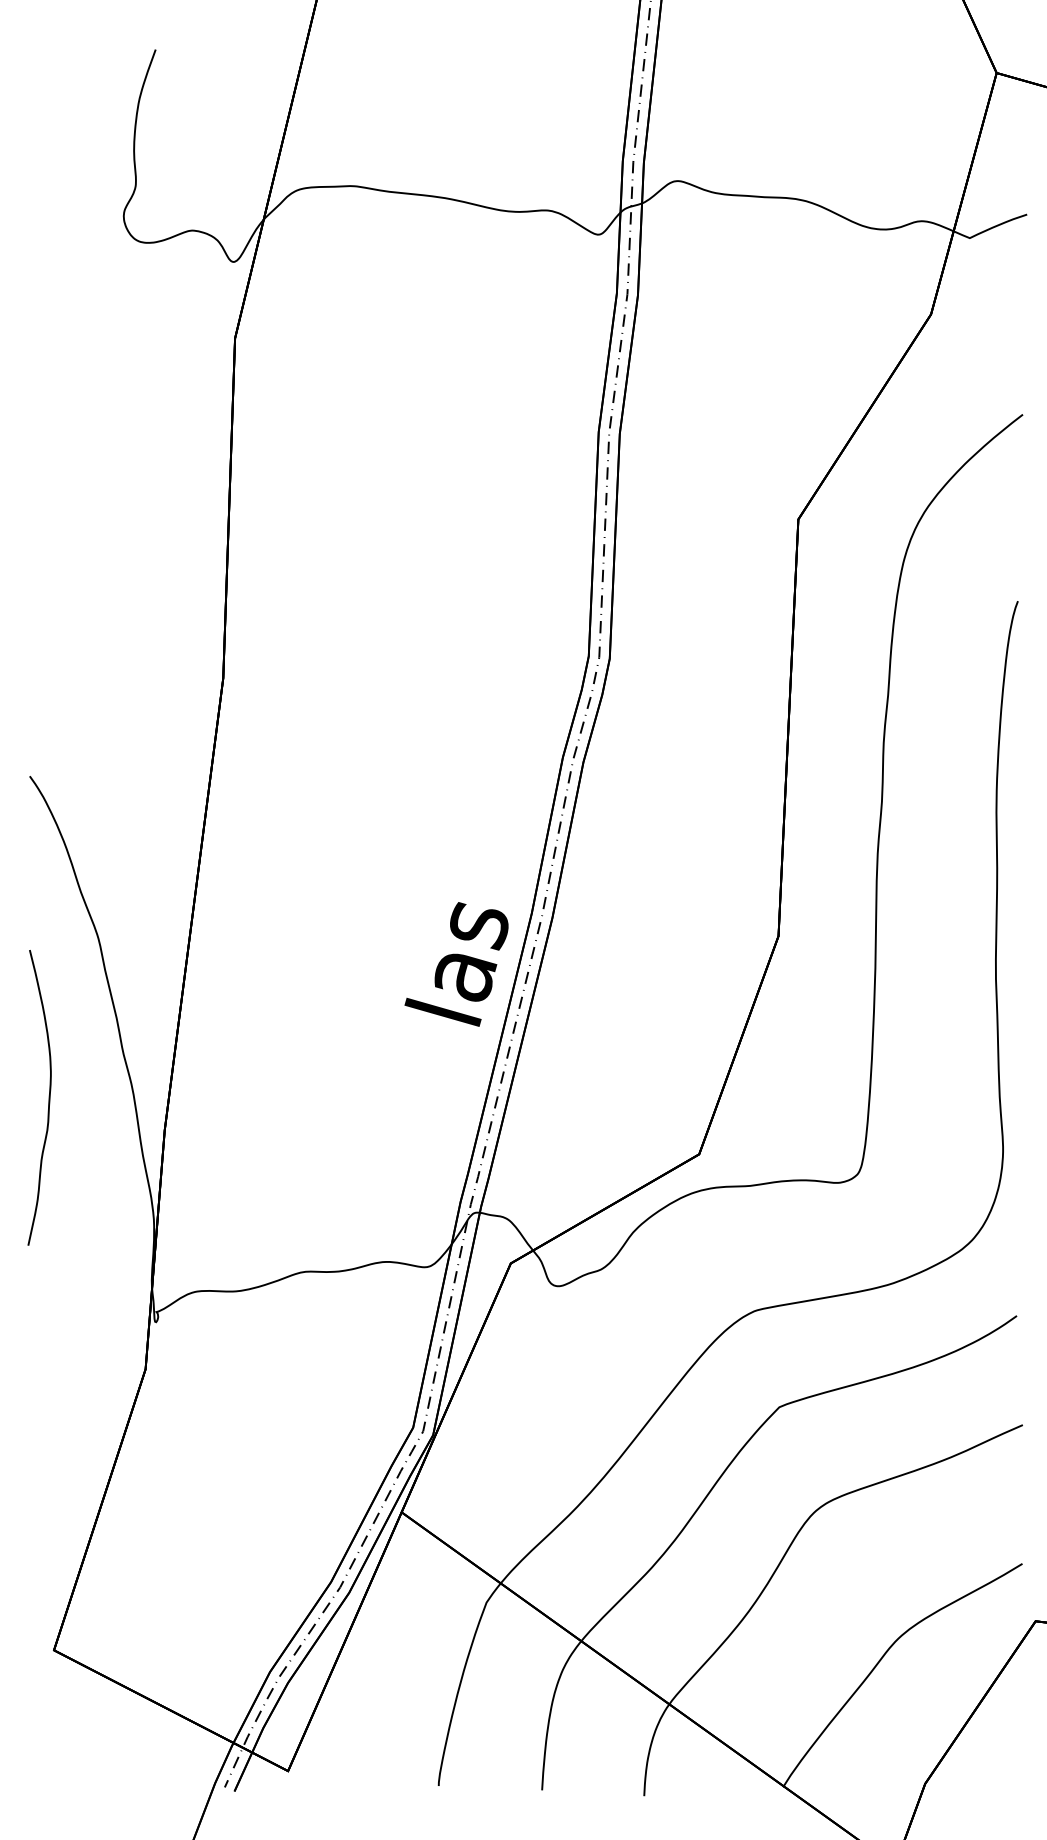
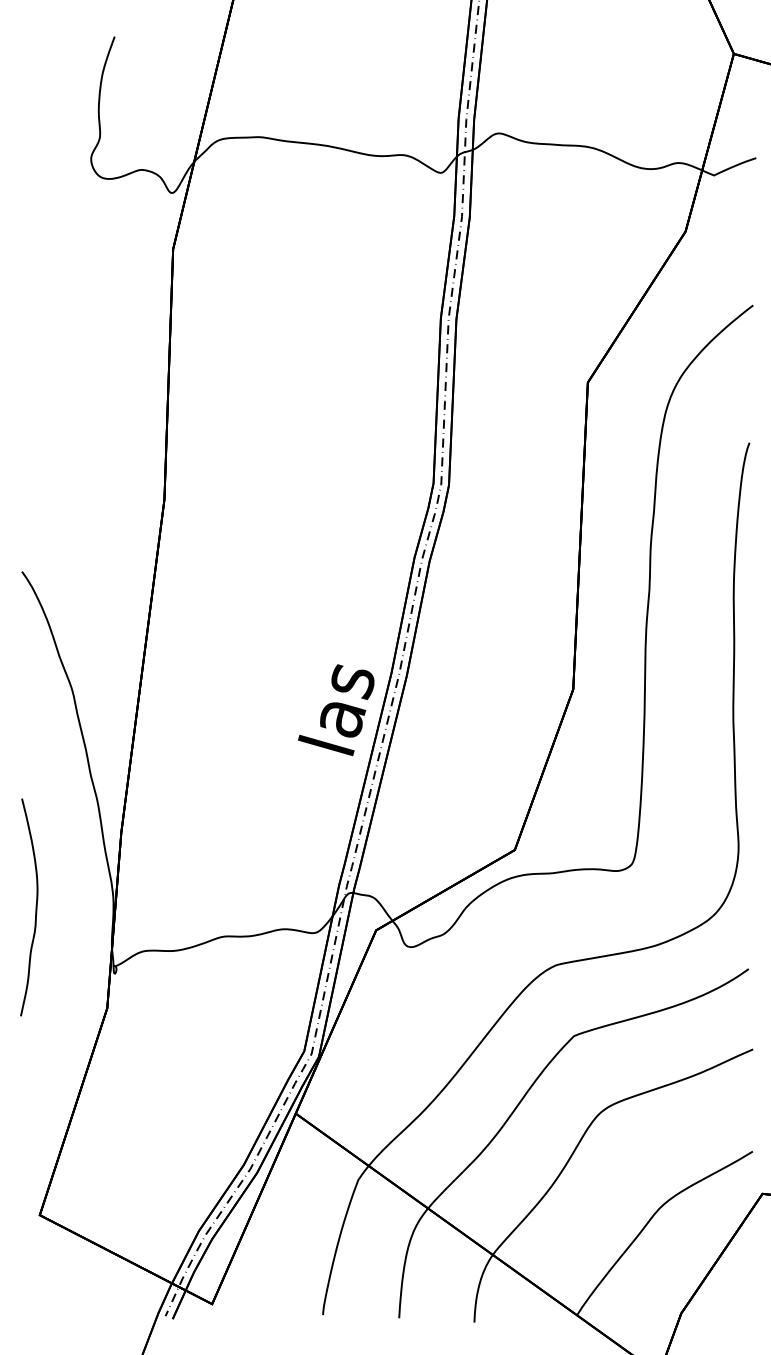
curve: (48, 1097) -> (35, 907), moved

